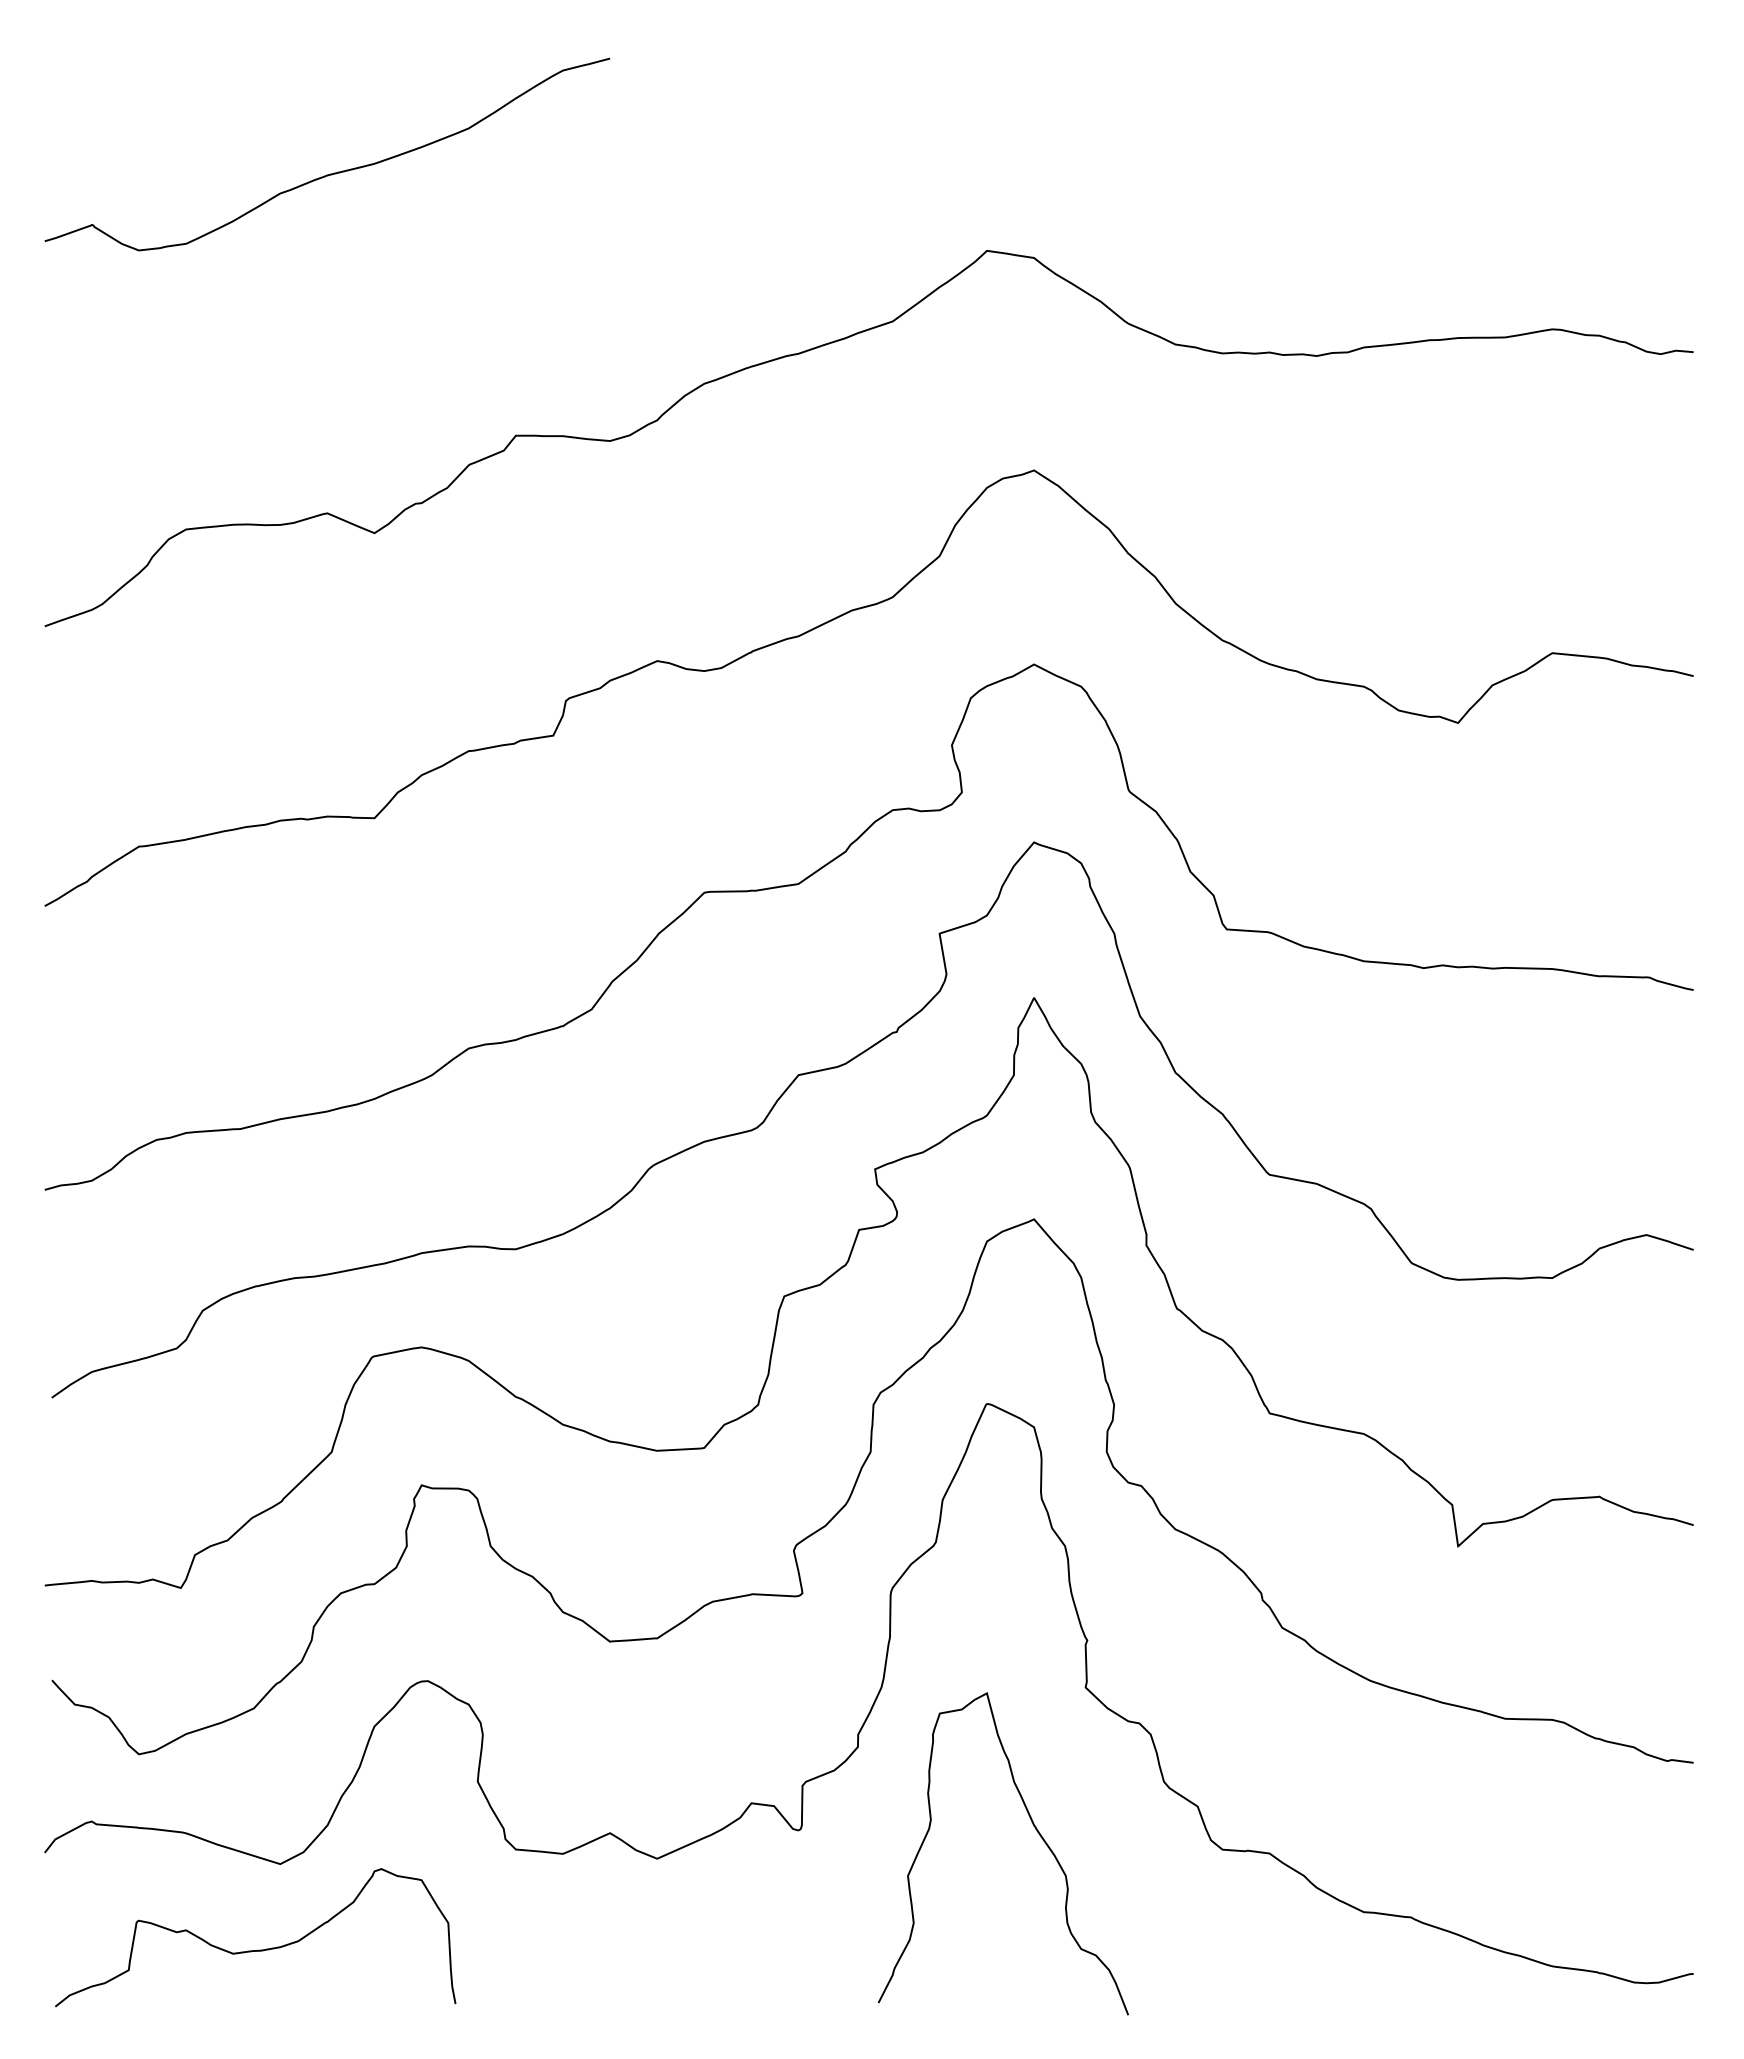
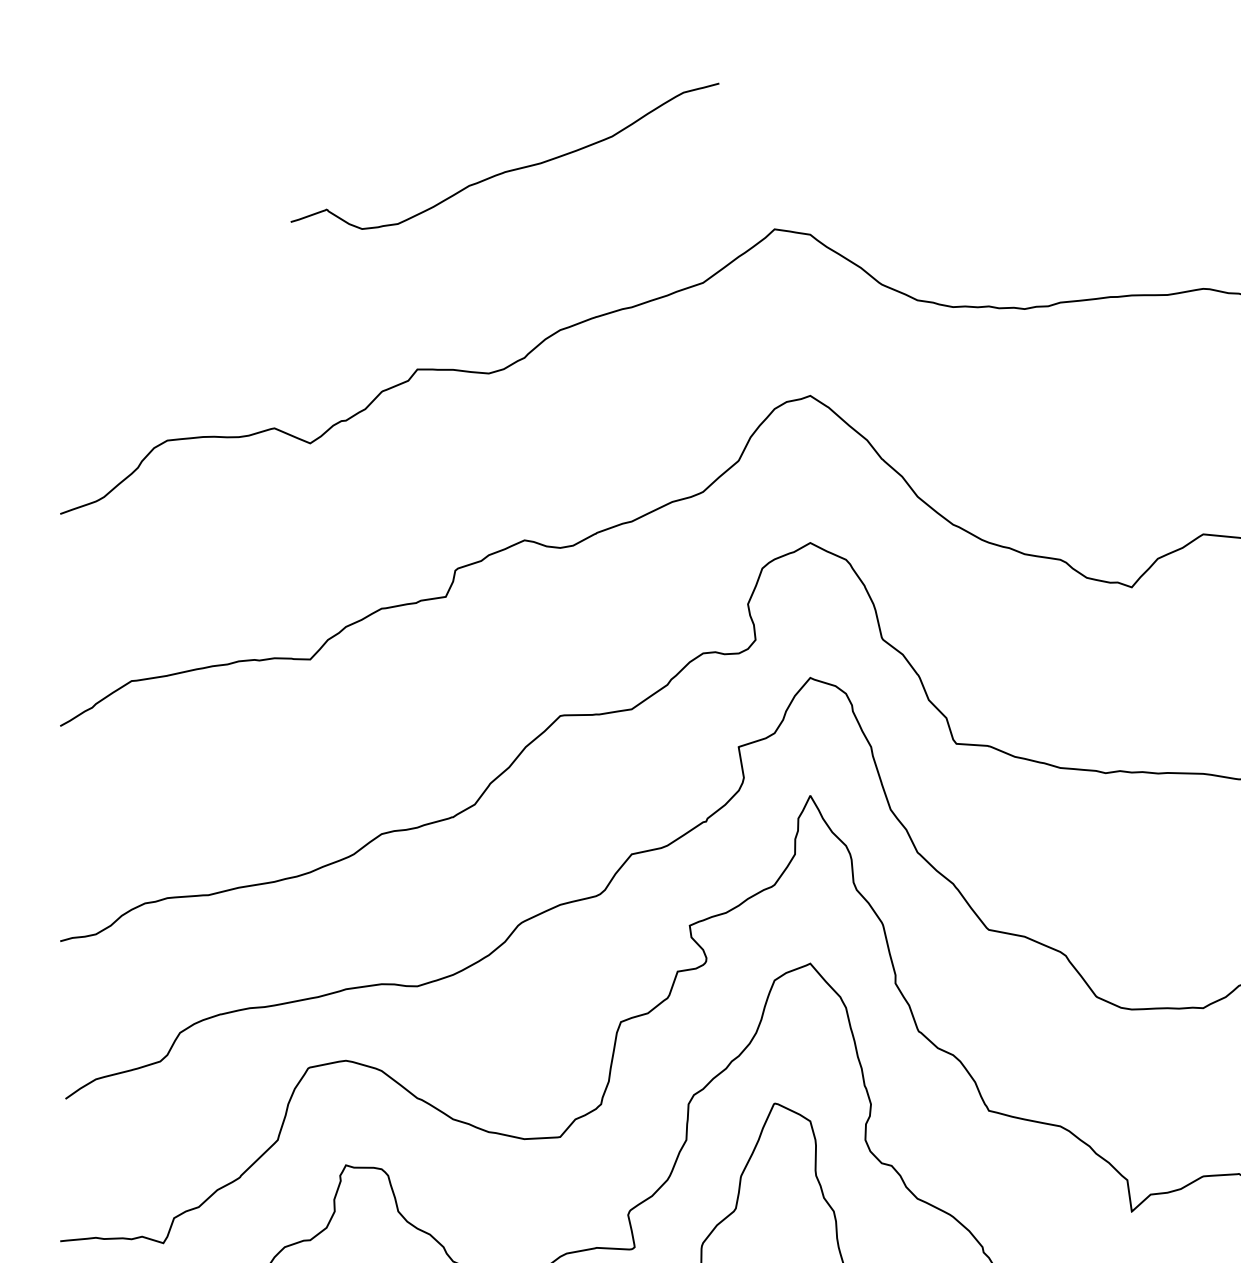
curve: (330, 173) -> (507, 170), moved

